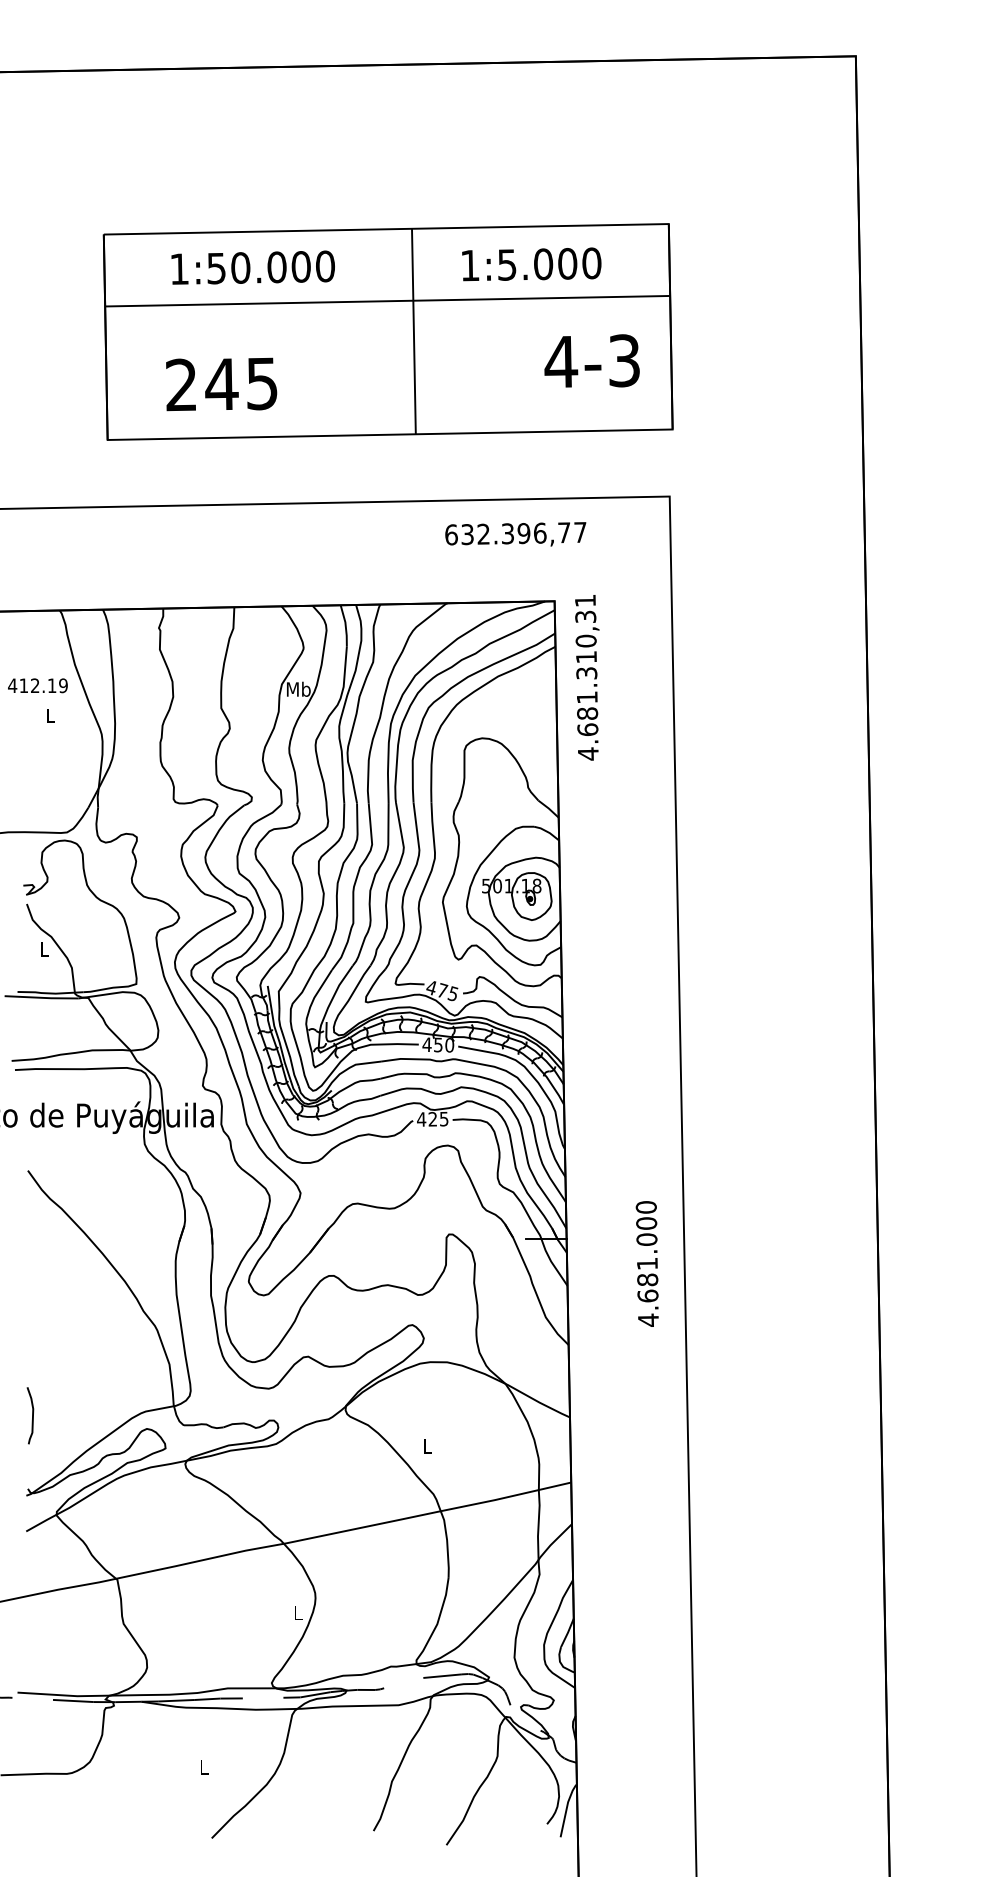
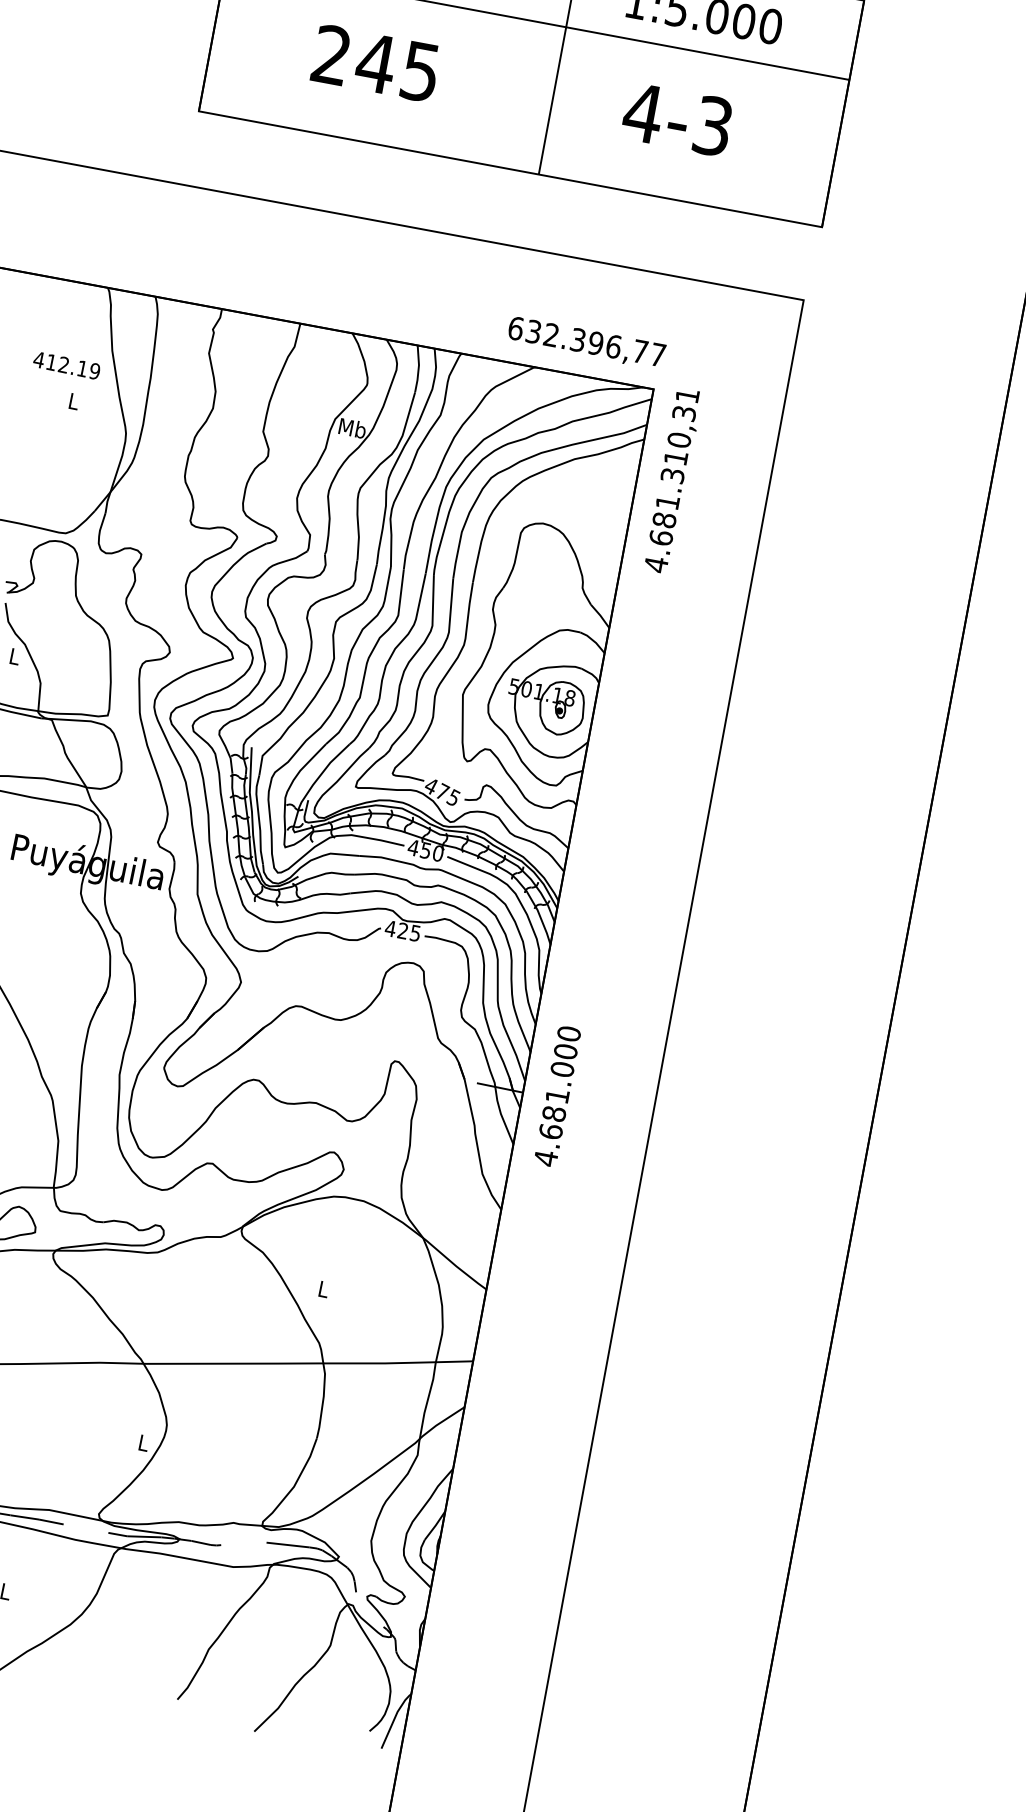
text: (591, 360) -> (677, 118), moved
text: (221, 384) -> (375, 63), moved
text: (515, 534) -> (586, 342), moved
text: (646, 1263) -> (556, 1095), moved

